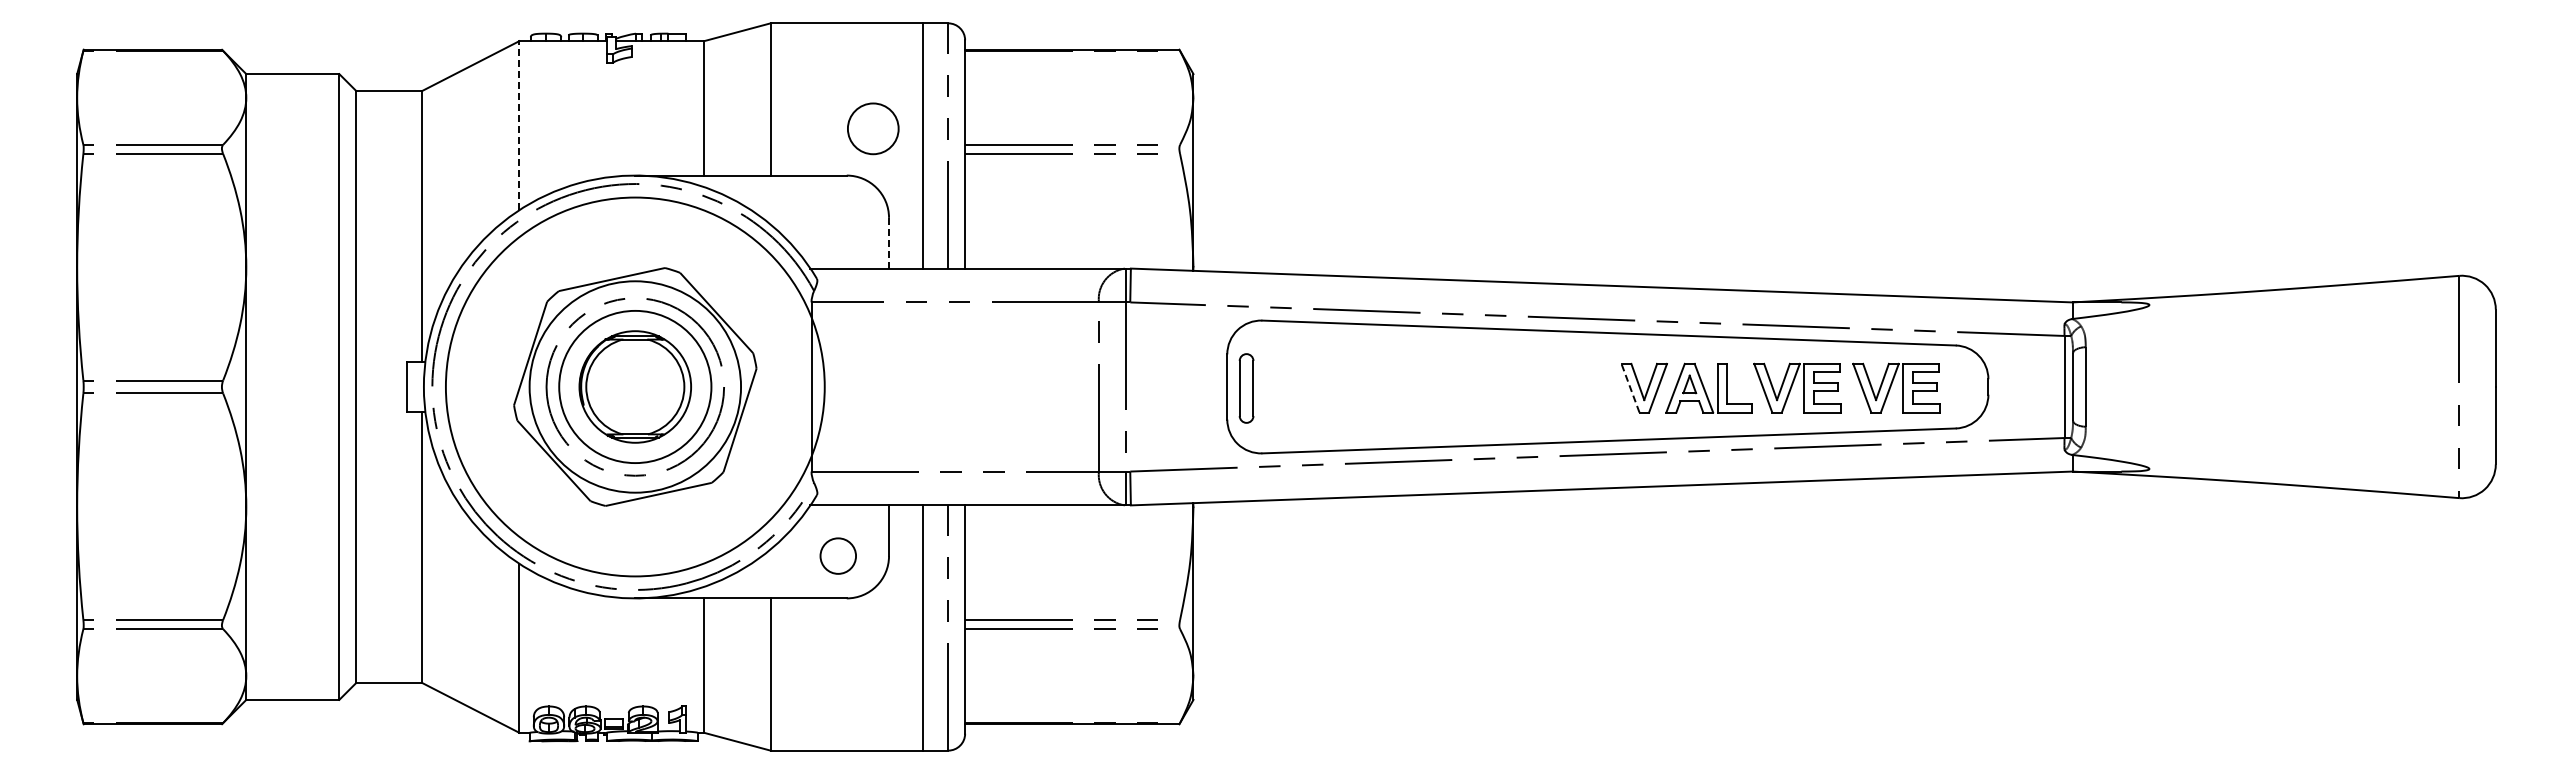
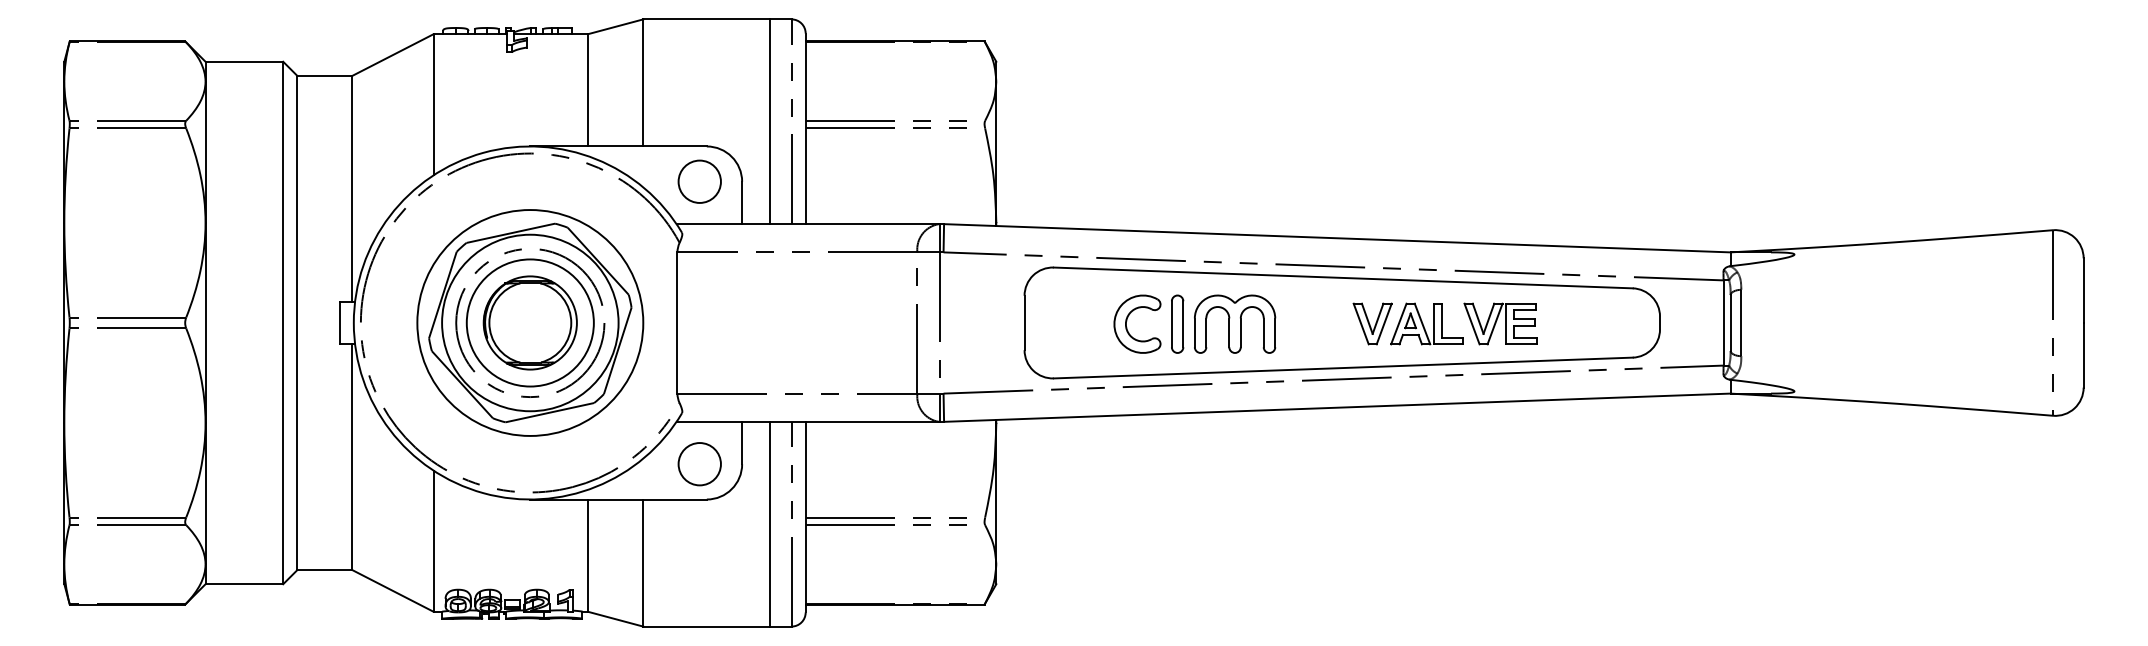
line: (519, 125) -> (433, 104), dashed -> solid
circle: (873, 128) -> (699, 181), moved
line: (889, 243) -> (742, 203), dashed -> solid
part: (1350, 383) -> (1127, 320), added
circle: (635, 386) -> (530, 322), size x0.71
part: (1896, 387) -> (1583, 323), removed
part: (1246, 388) -> (1177, 324), moved
part: (1479, 388) -> (1235, 324), added
line: (1630, 388) -> (1361, 324), dashed -> solid
circle: (837, 555) -> (699, 463), size x1.43

